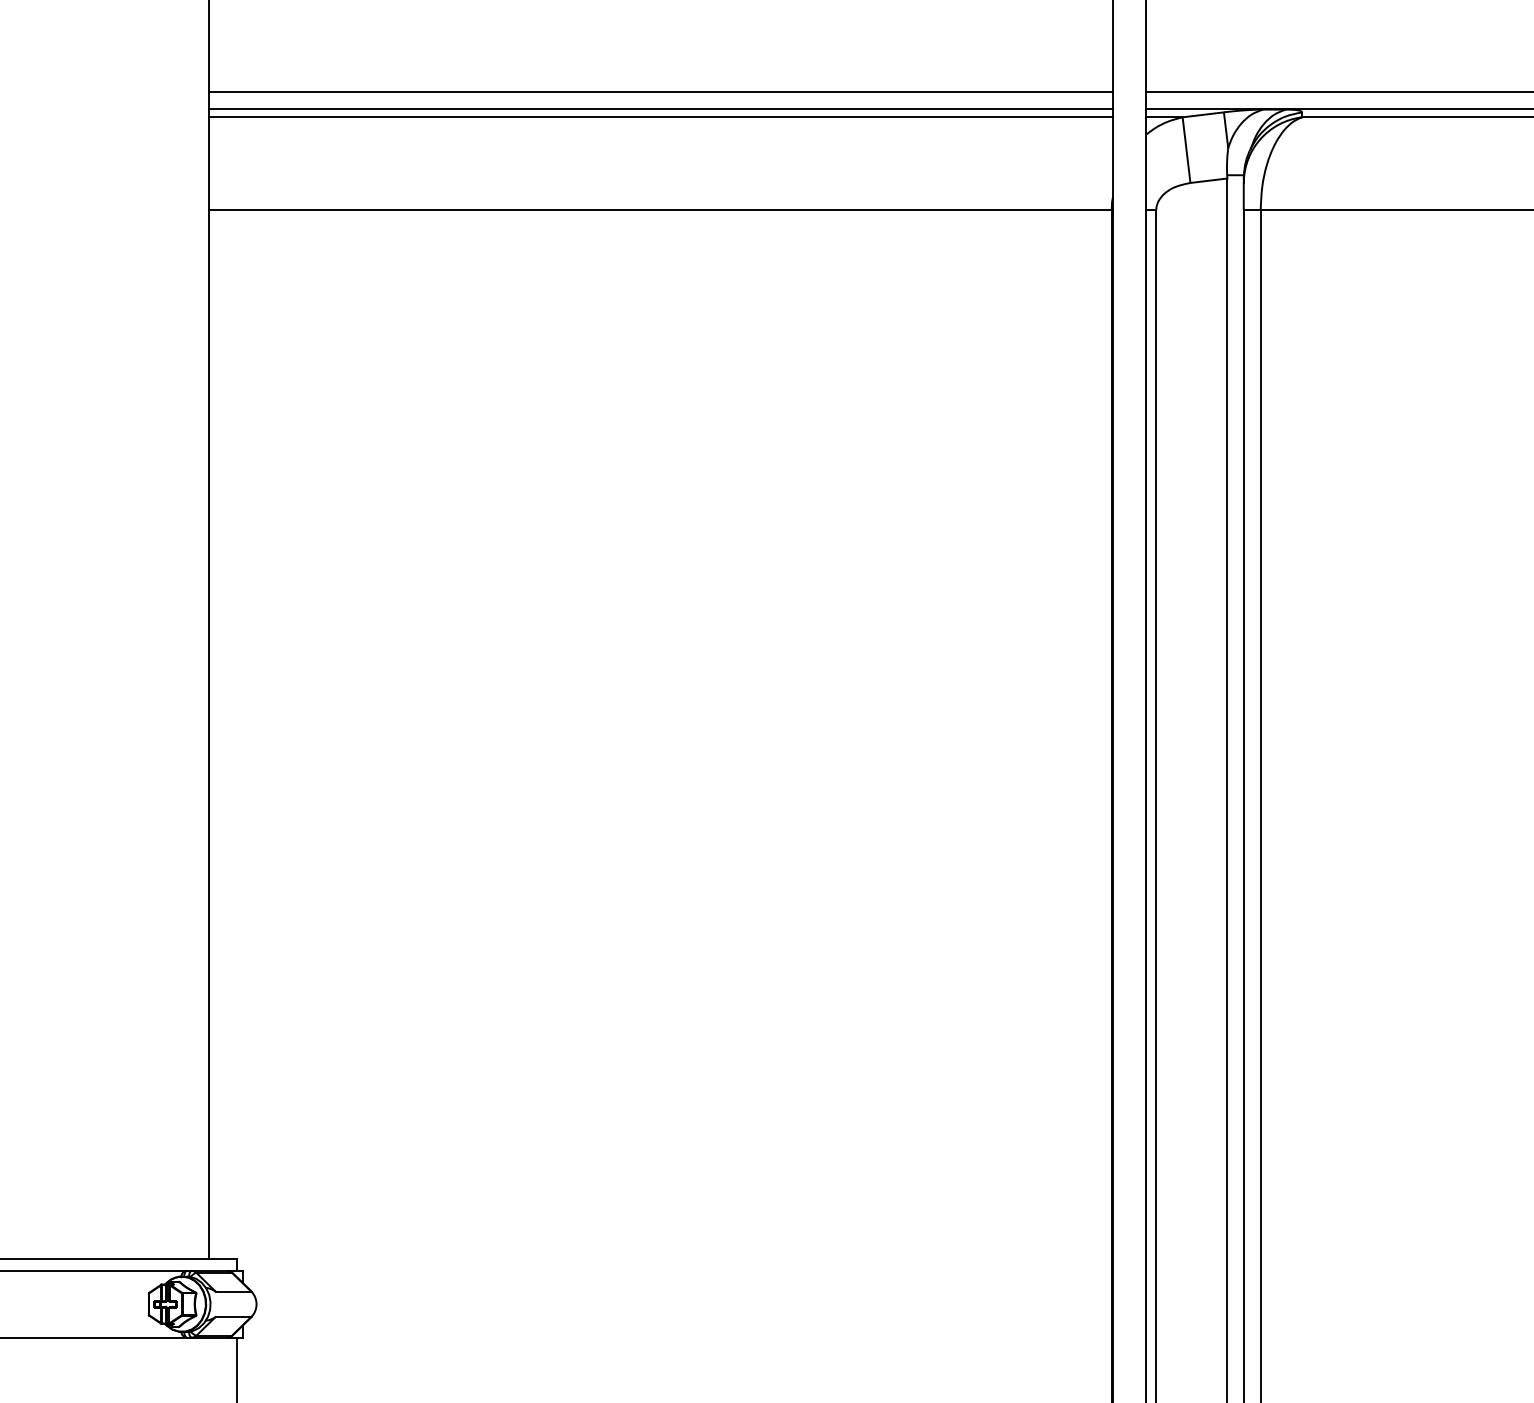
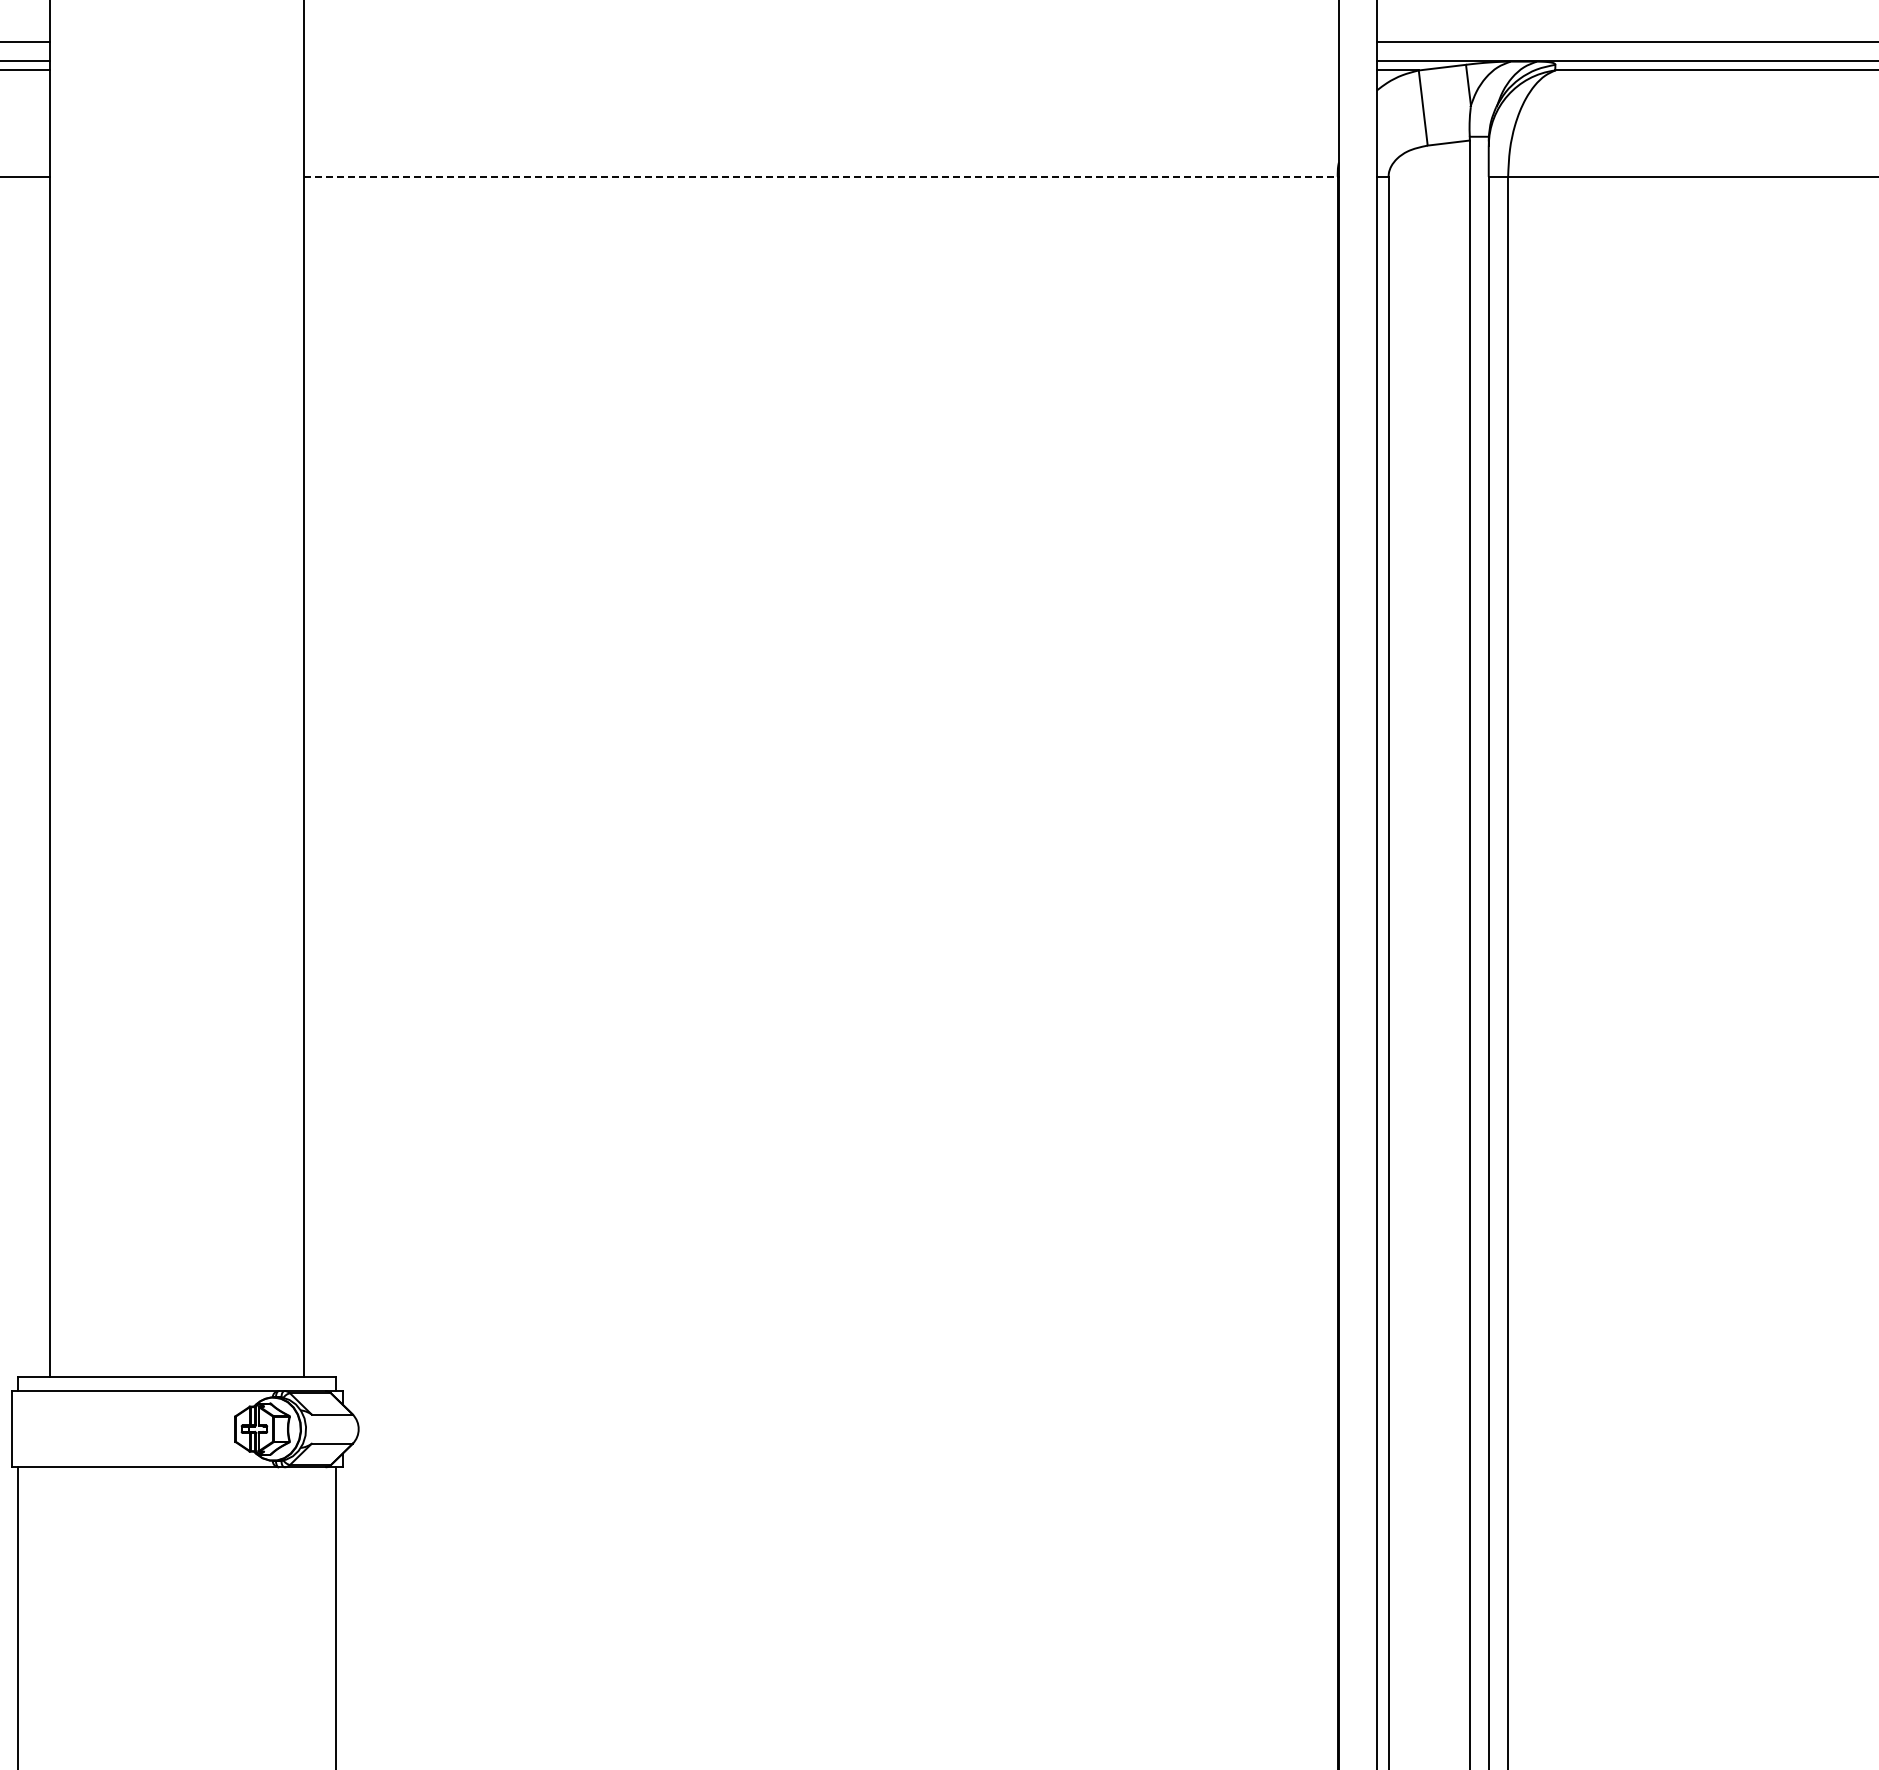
line: (660, 92) -> (821, 41), removed
line: (660, 109) -> (821, 61), removed
line: (660, 117) -> (821, 70), removed
line: (660, 209) -> (821, 176), solid -> dashed

